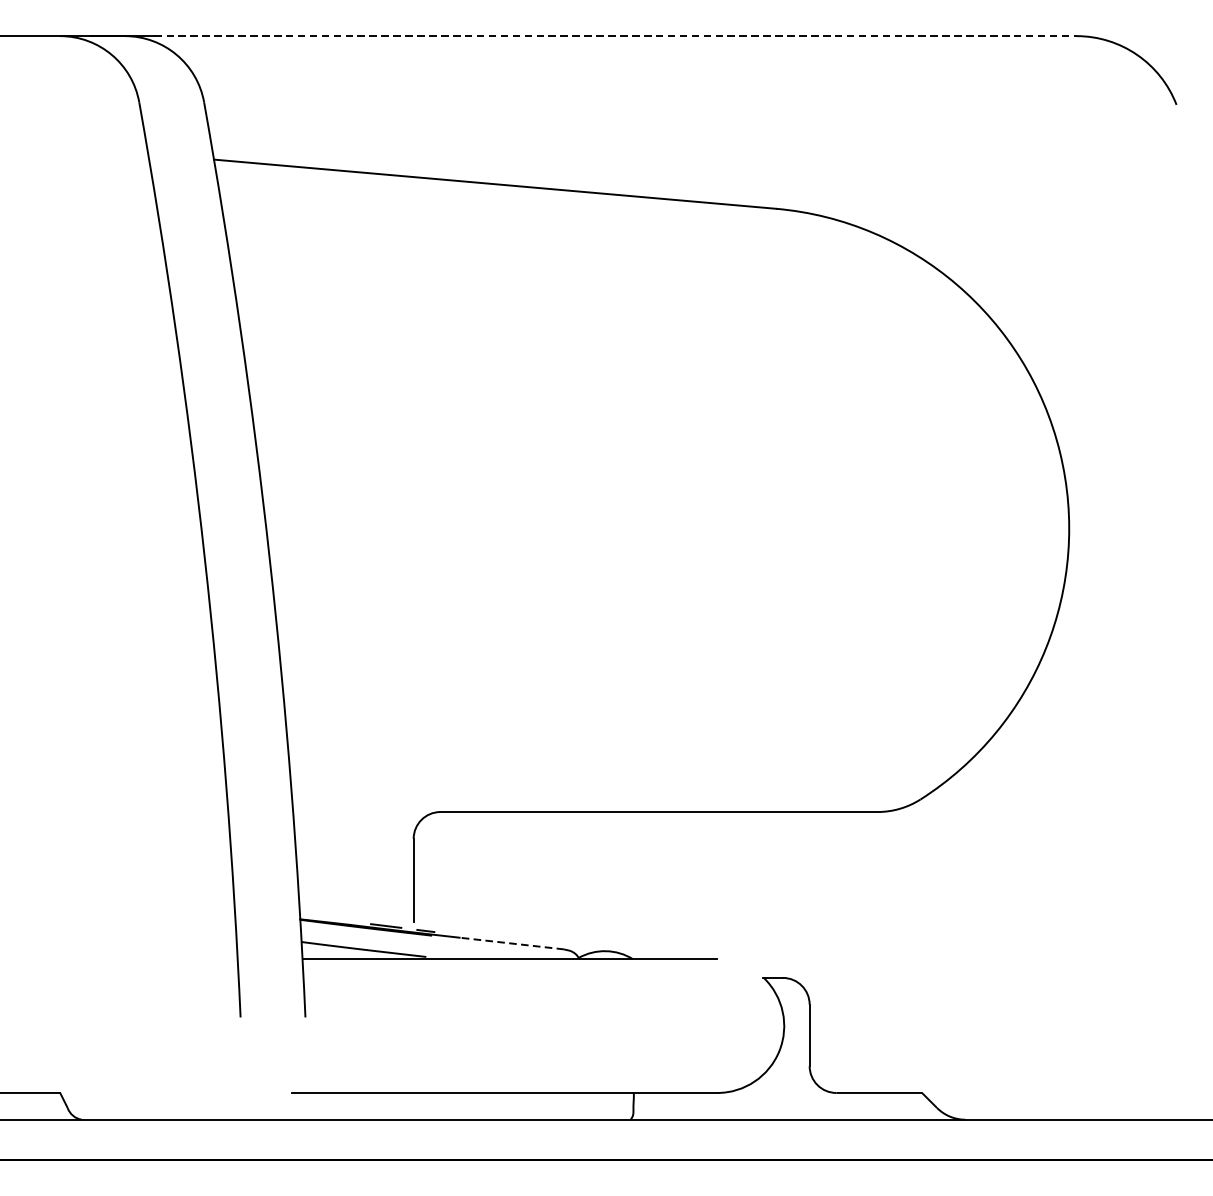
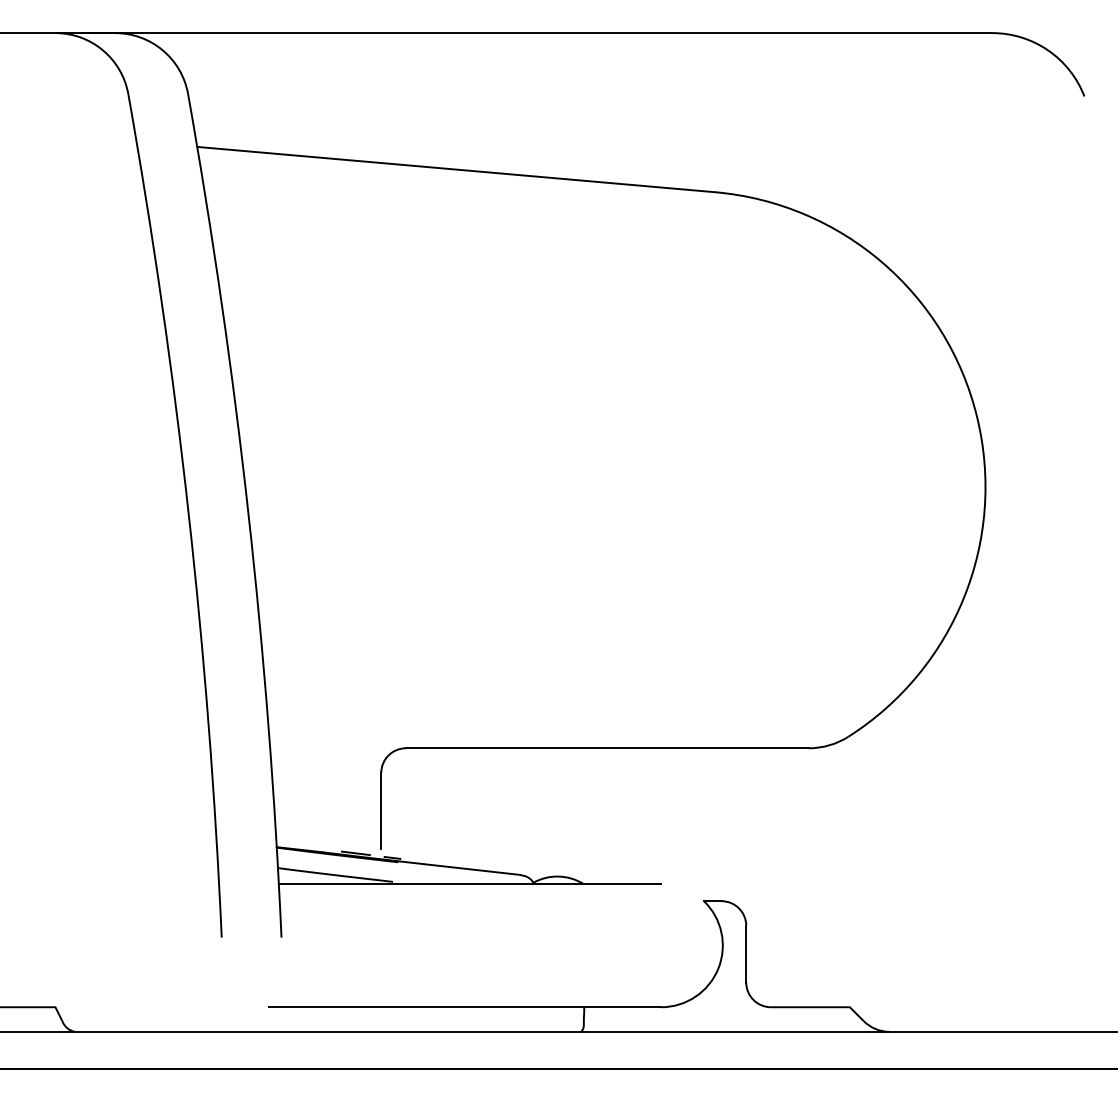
line: (615, 36) -> (567, 33), dashed -> solid
line: (511, 943) -> (471, 869), dashed -> solid

